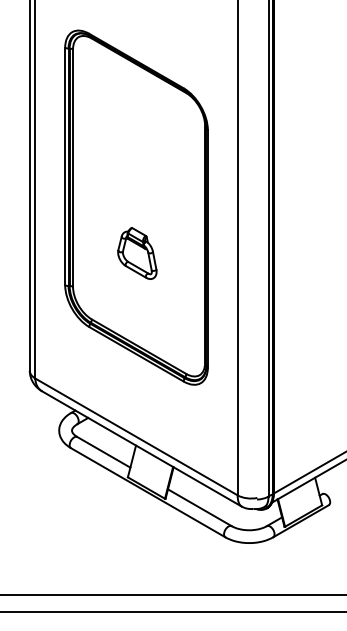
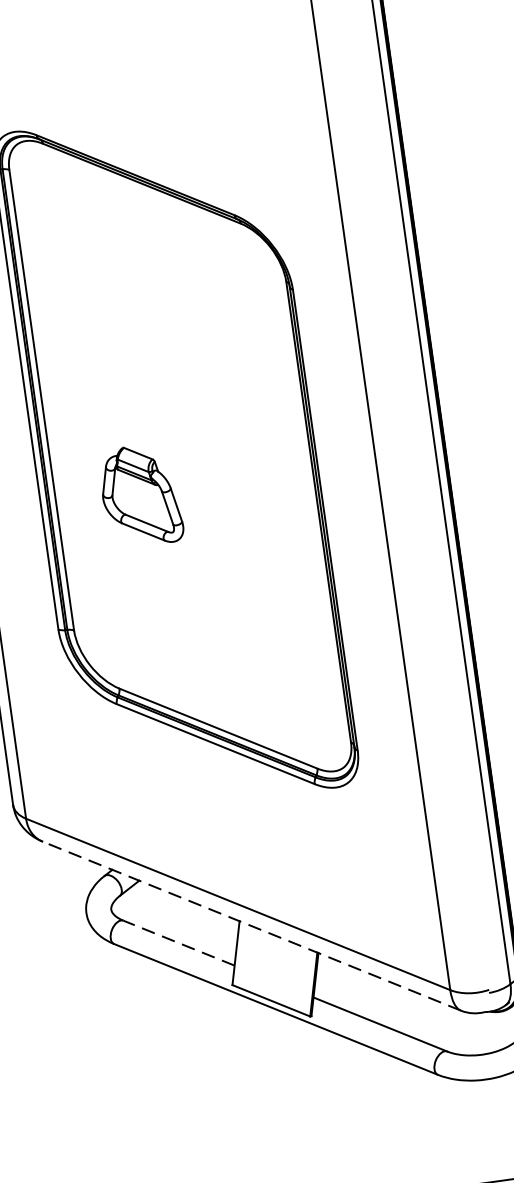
part: (137, 253) -> (141, 495), moved
line: (141, 448) -> (250, 925), solid -> dashed
line: (103, 452) -> (178, 943), solid -> dashed

